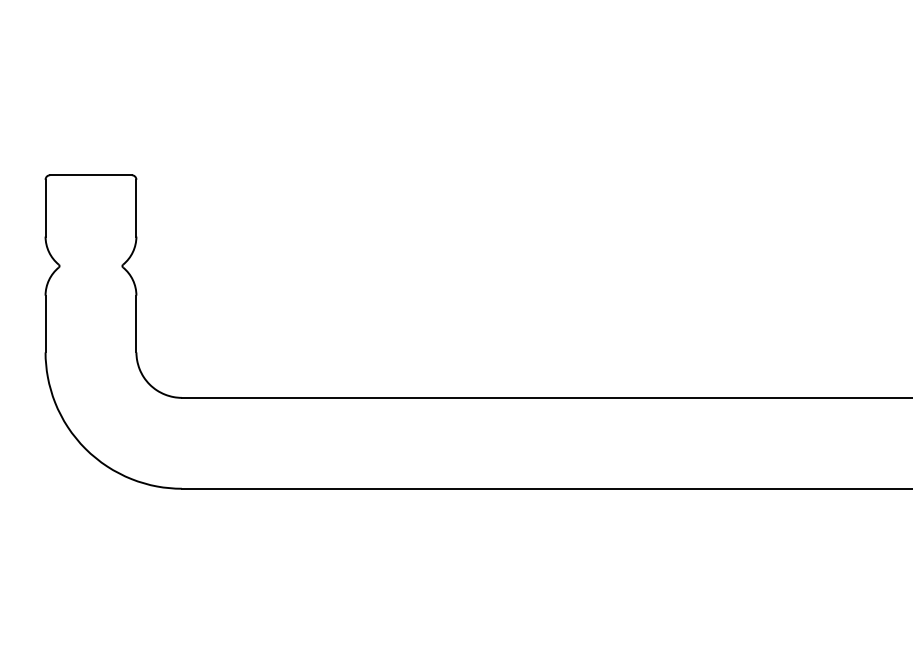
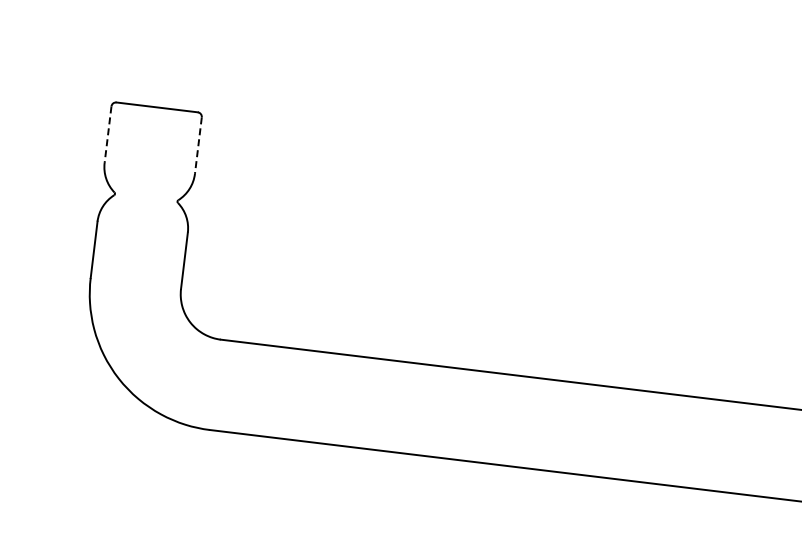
line: (45, 208) -> (107, 135), solid -> dashed
line: (136, 208) -> (198, 145), solid -> dashed

